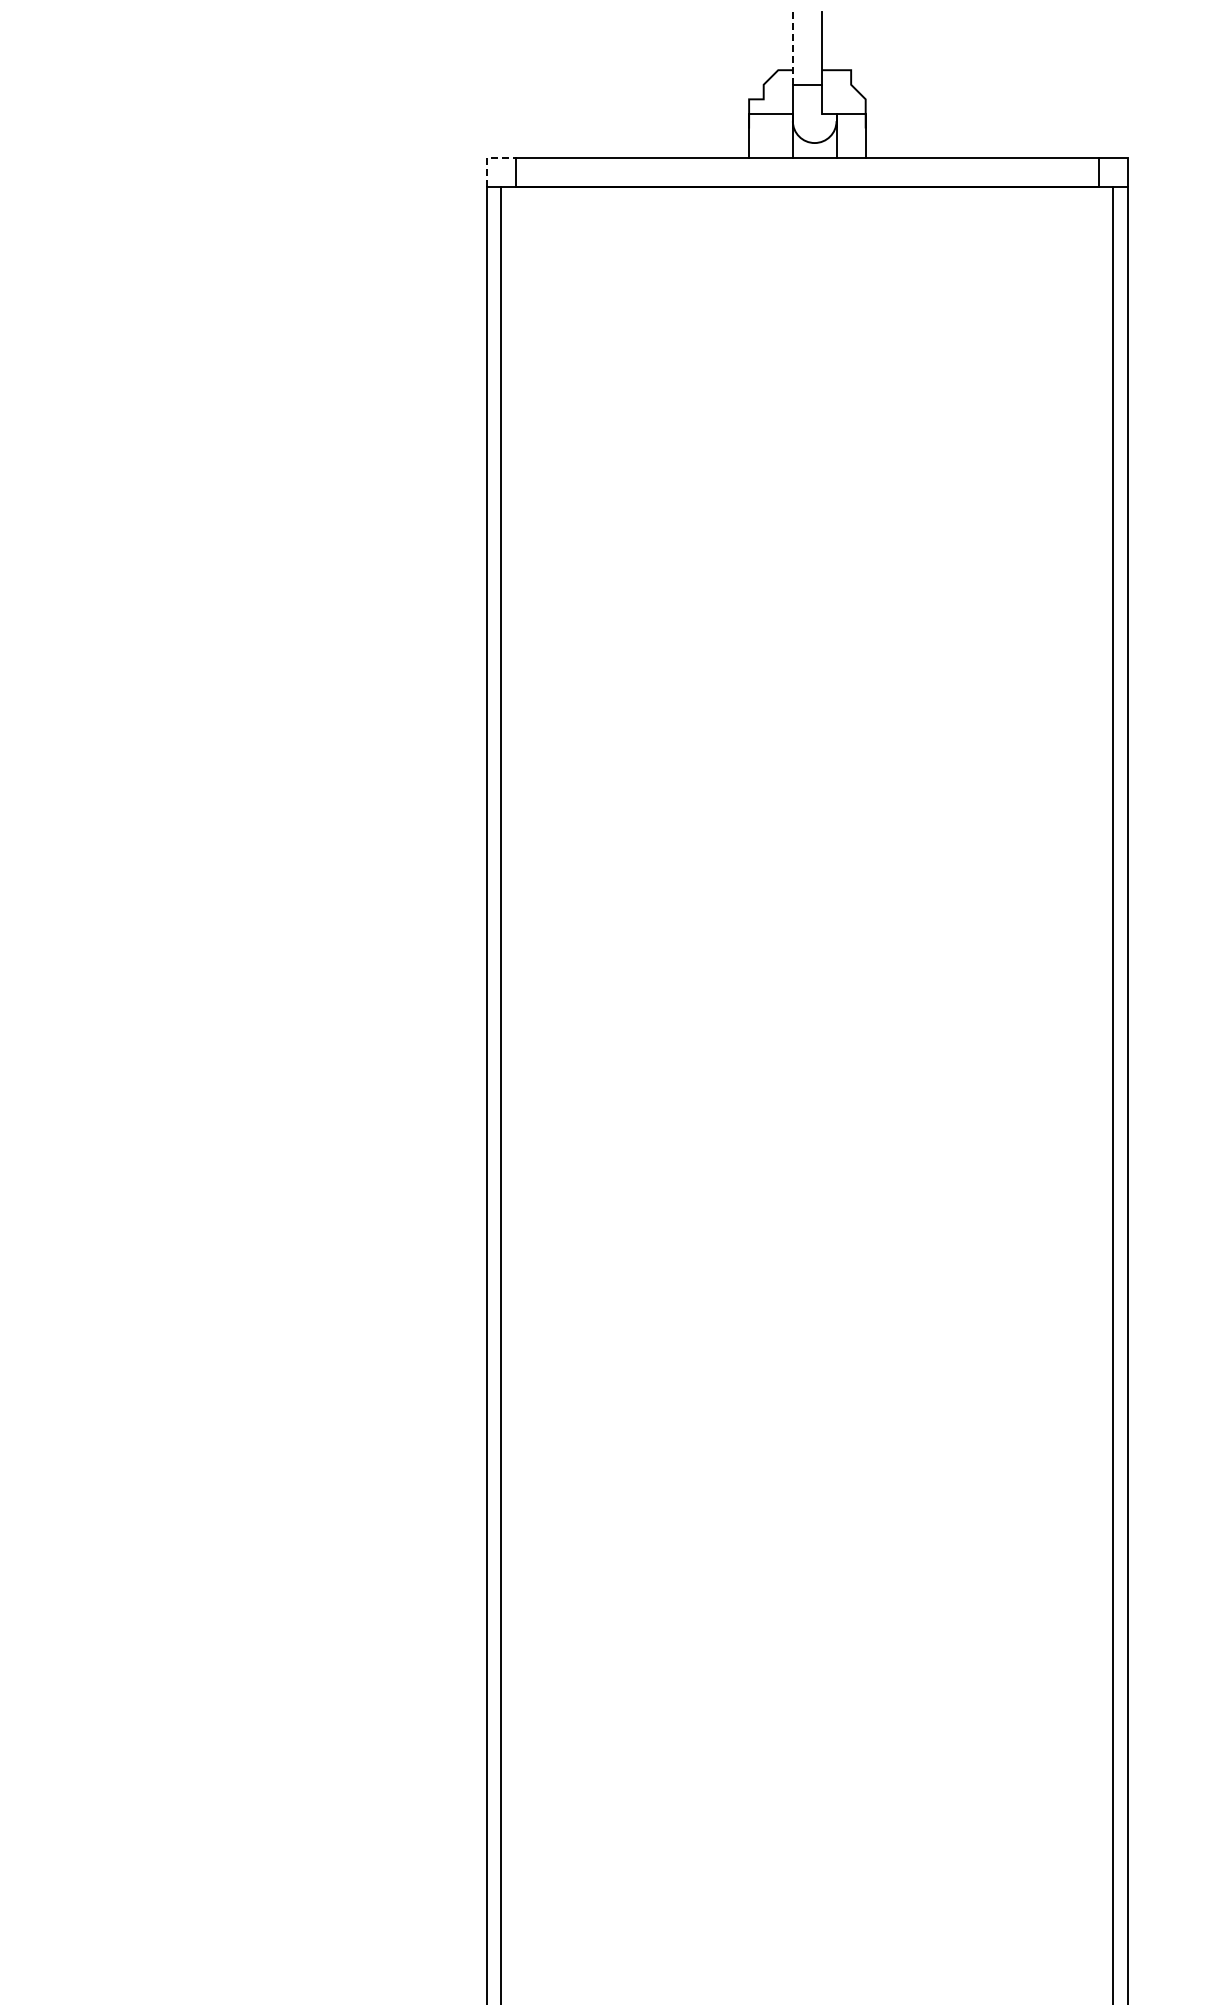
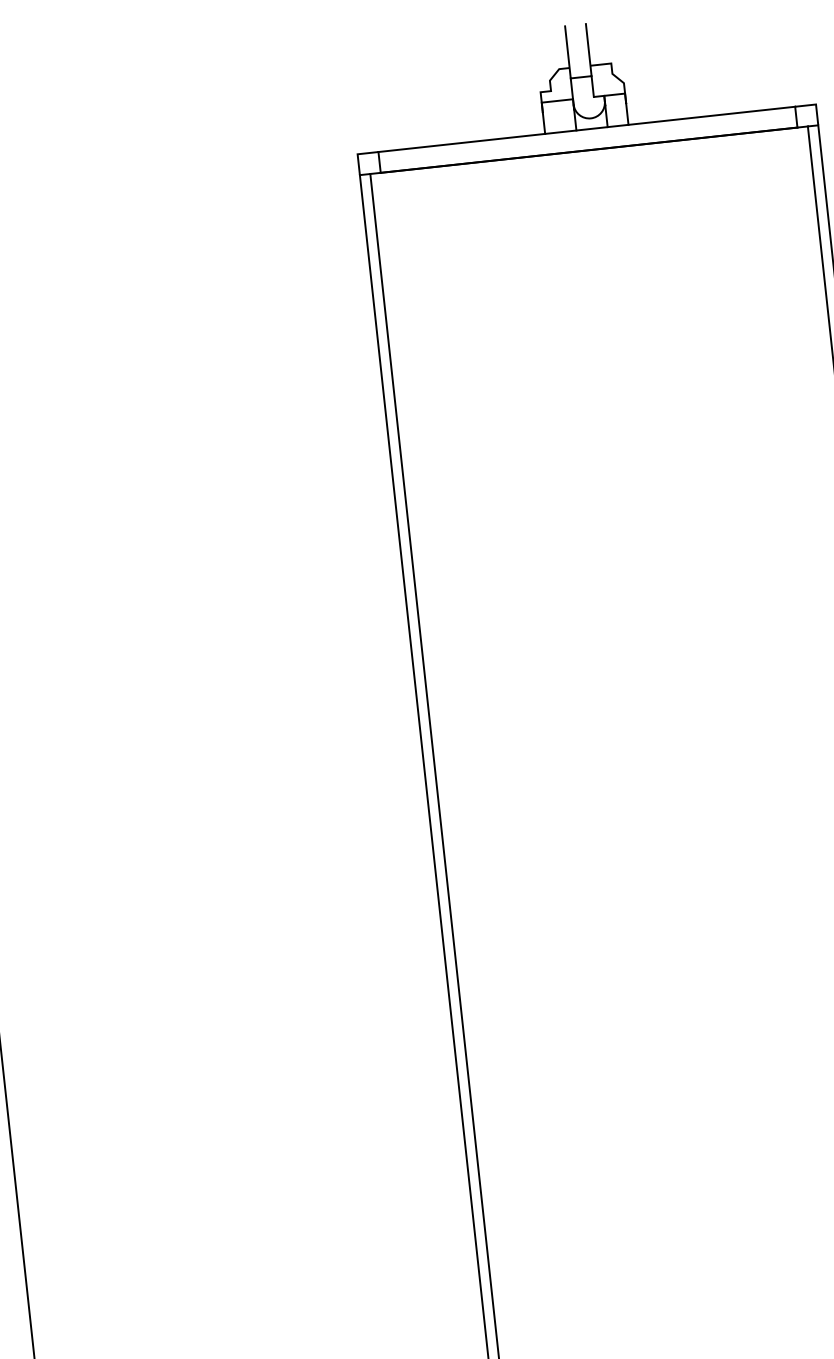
line: (792, 47) -> (567, 51), dashed -> solid
line: (486, 157) -> (357, 154), dashed -> solid

